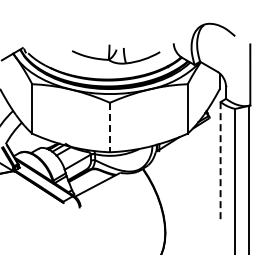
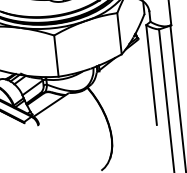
line: (110, 127) -> (56, 56), dashed -> solid
line: (220, 162) -> (151, 75), dashed -> solid

